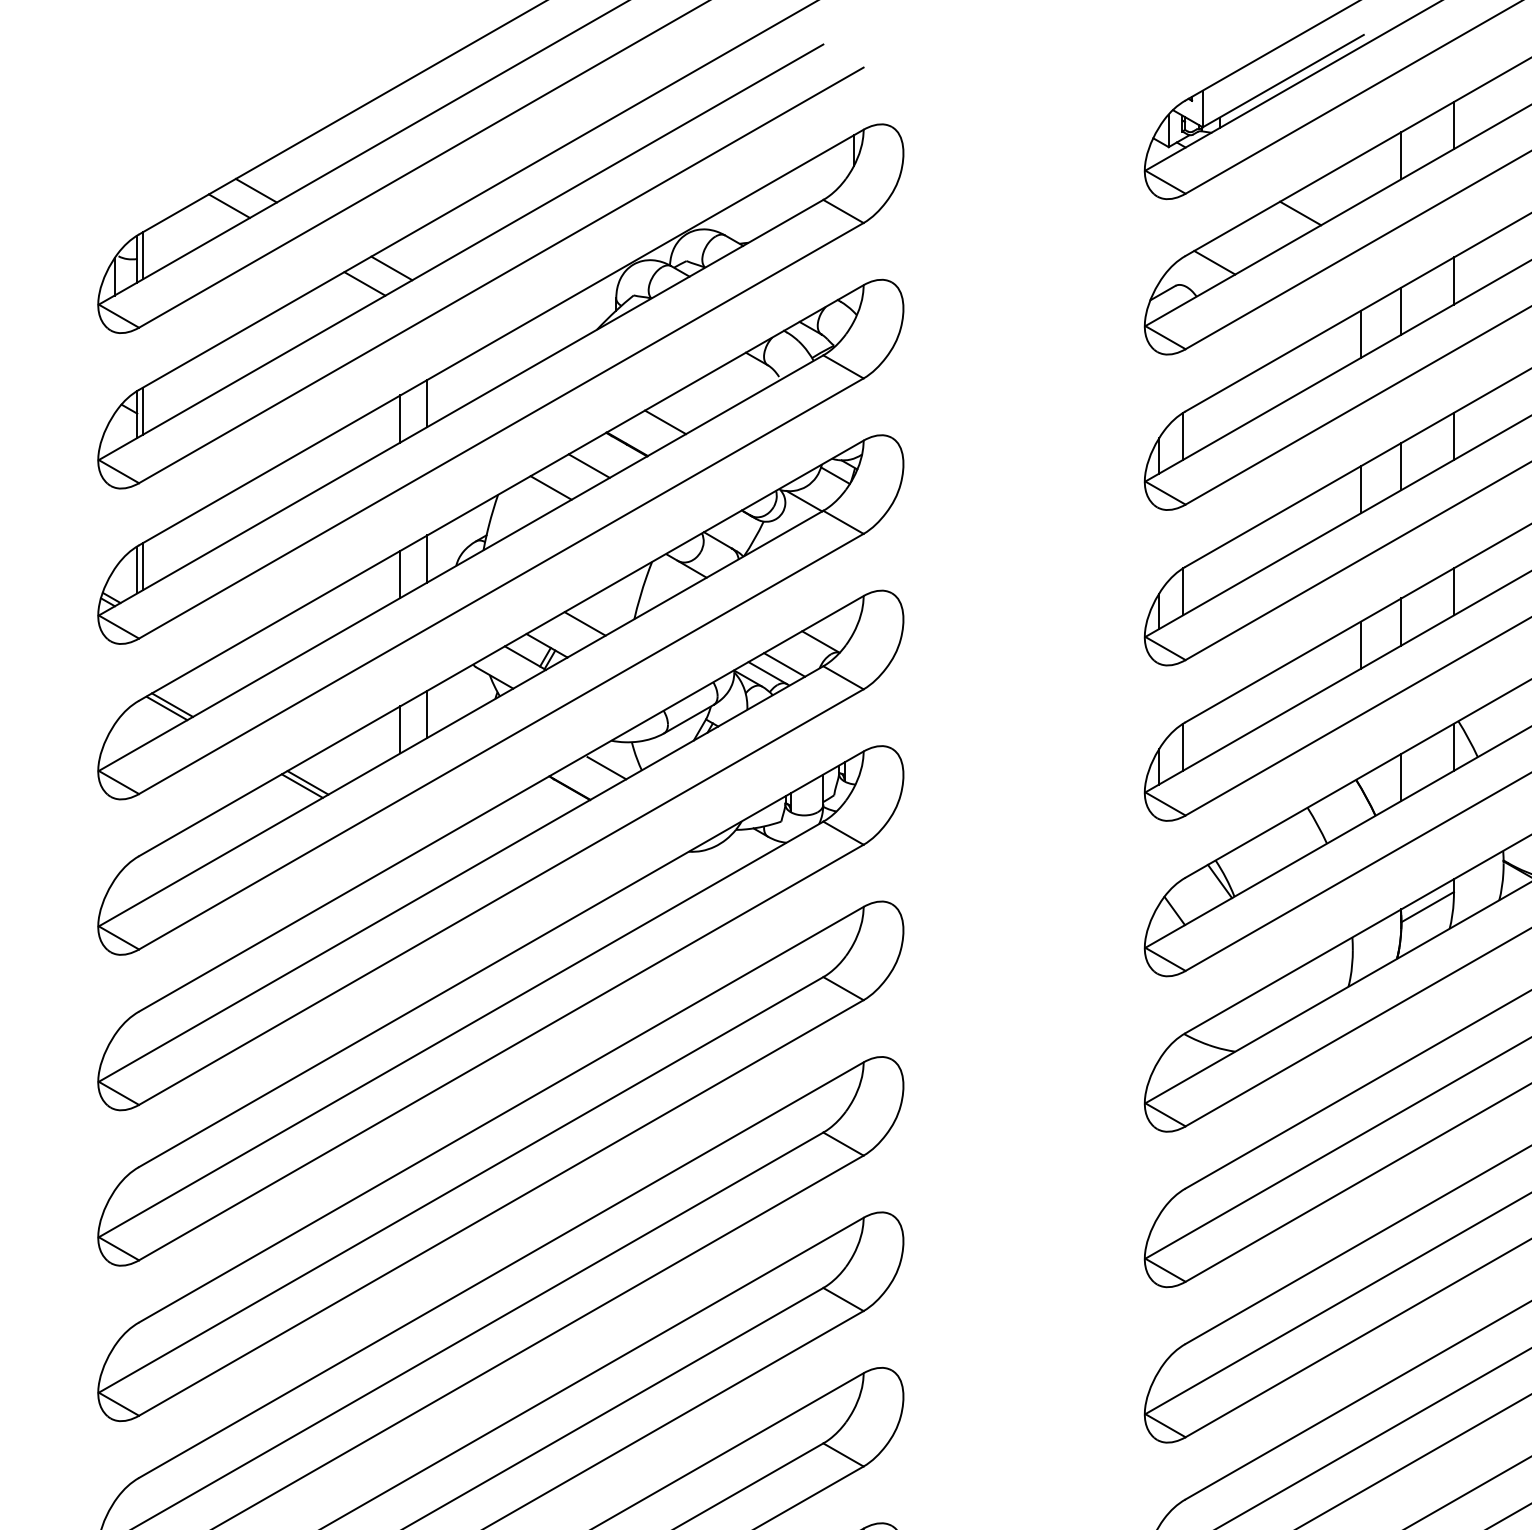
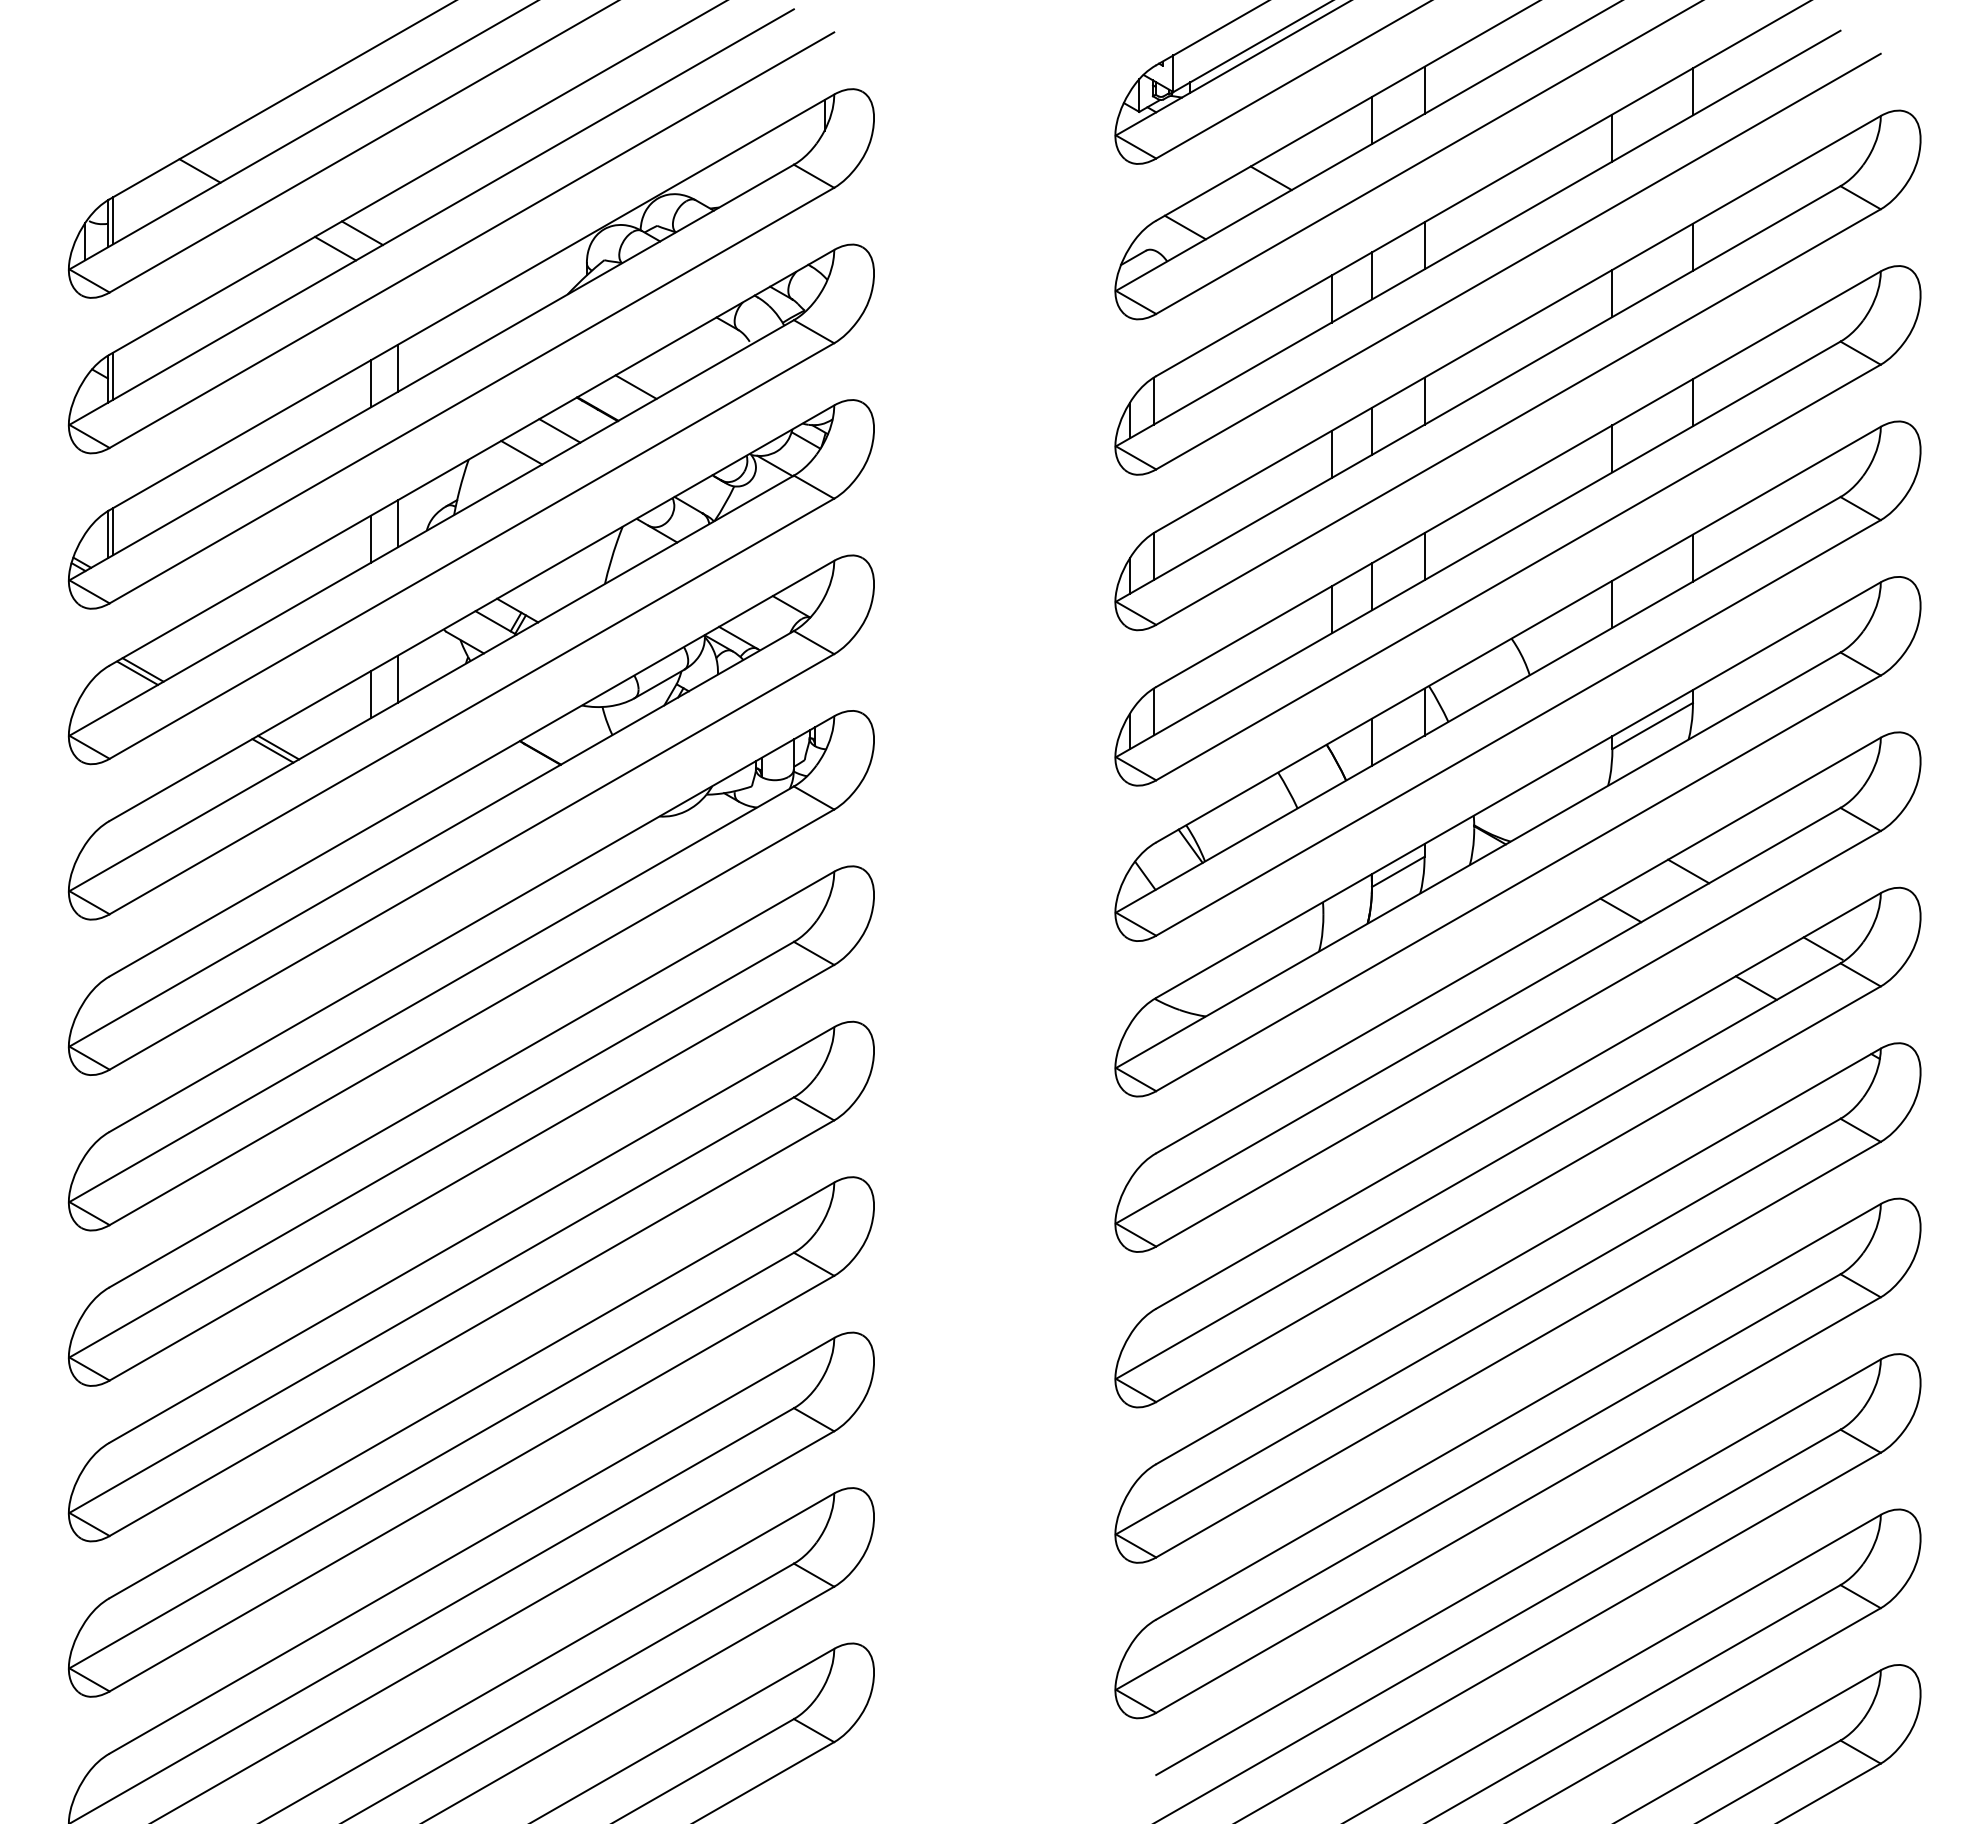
line: (255, 190) -> (226, 155), removed
line: (584, 623) -> (555, 588), removed
line: (783, 664) -> (754, 629), removed
line: (606, 767) -> (577, 732), removed

